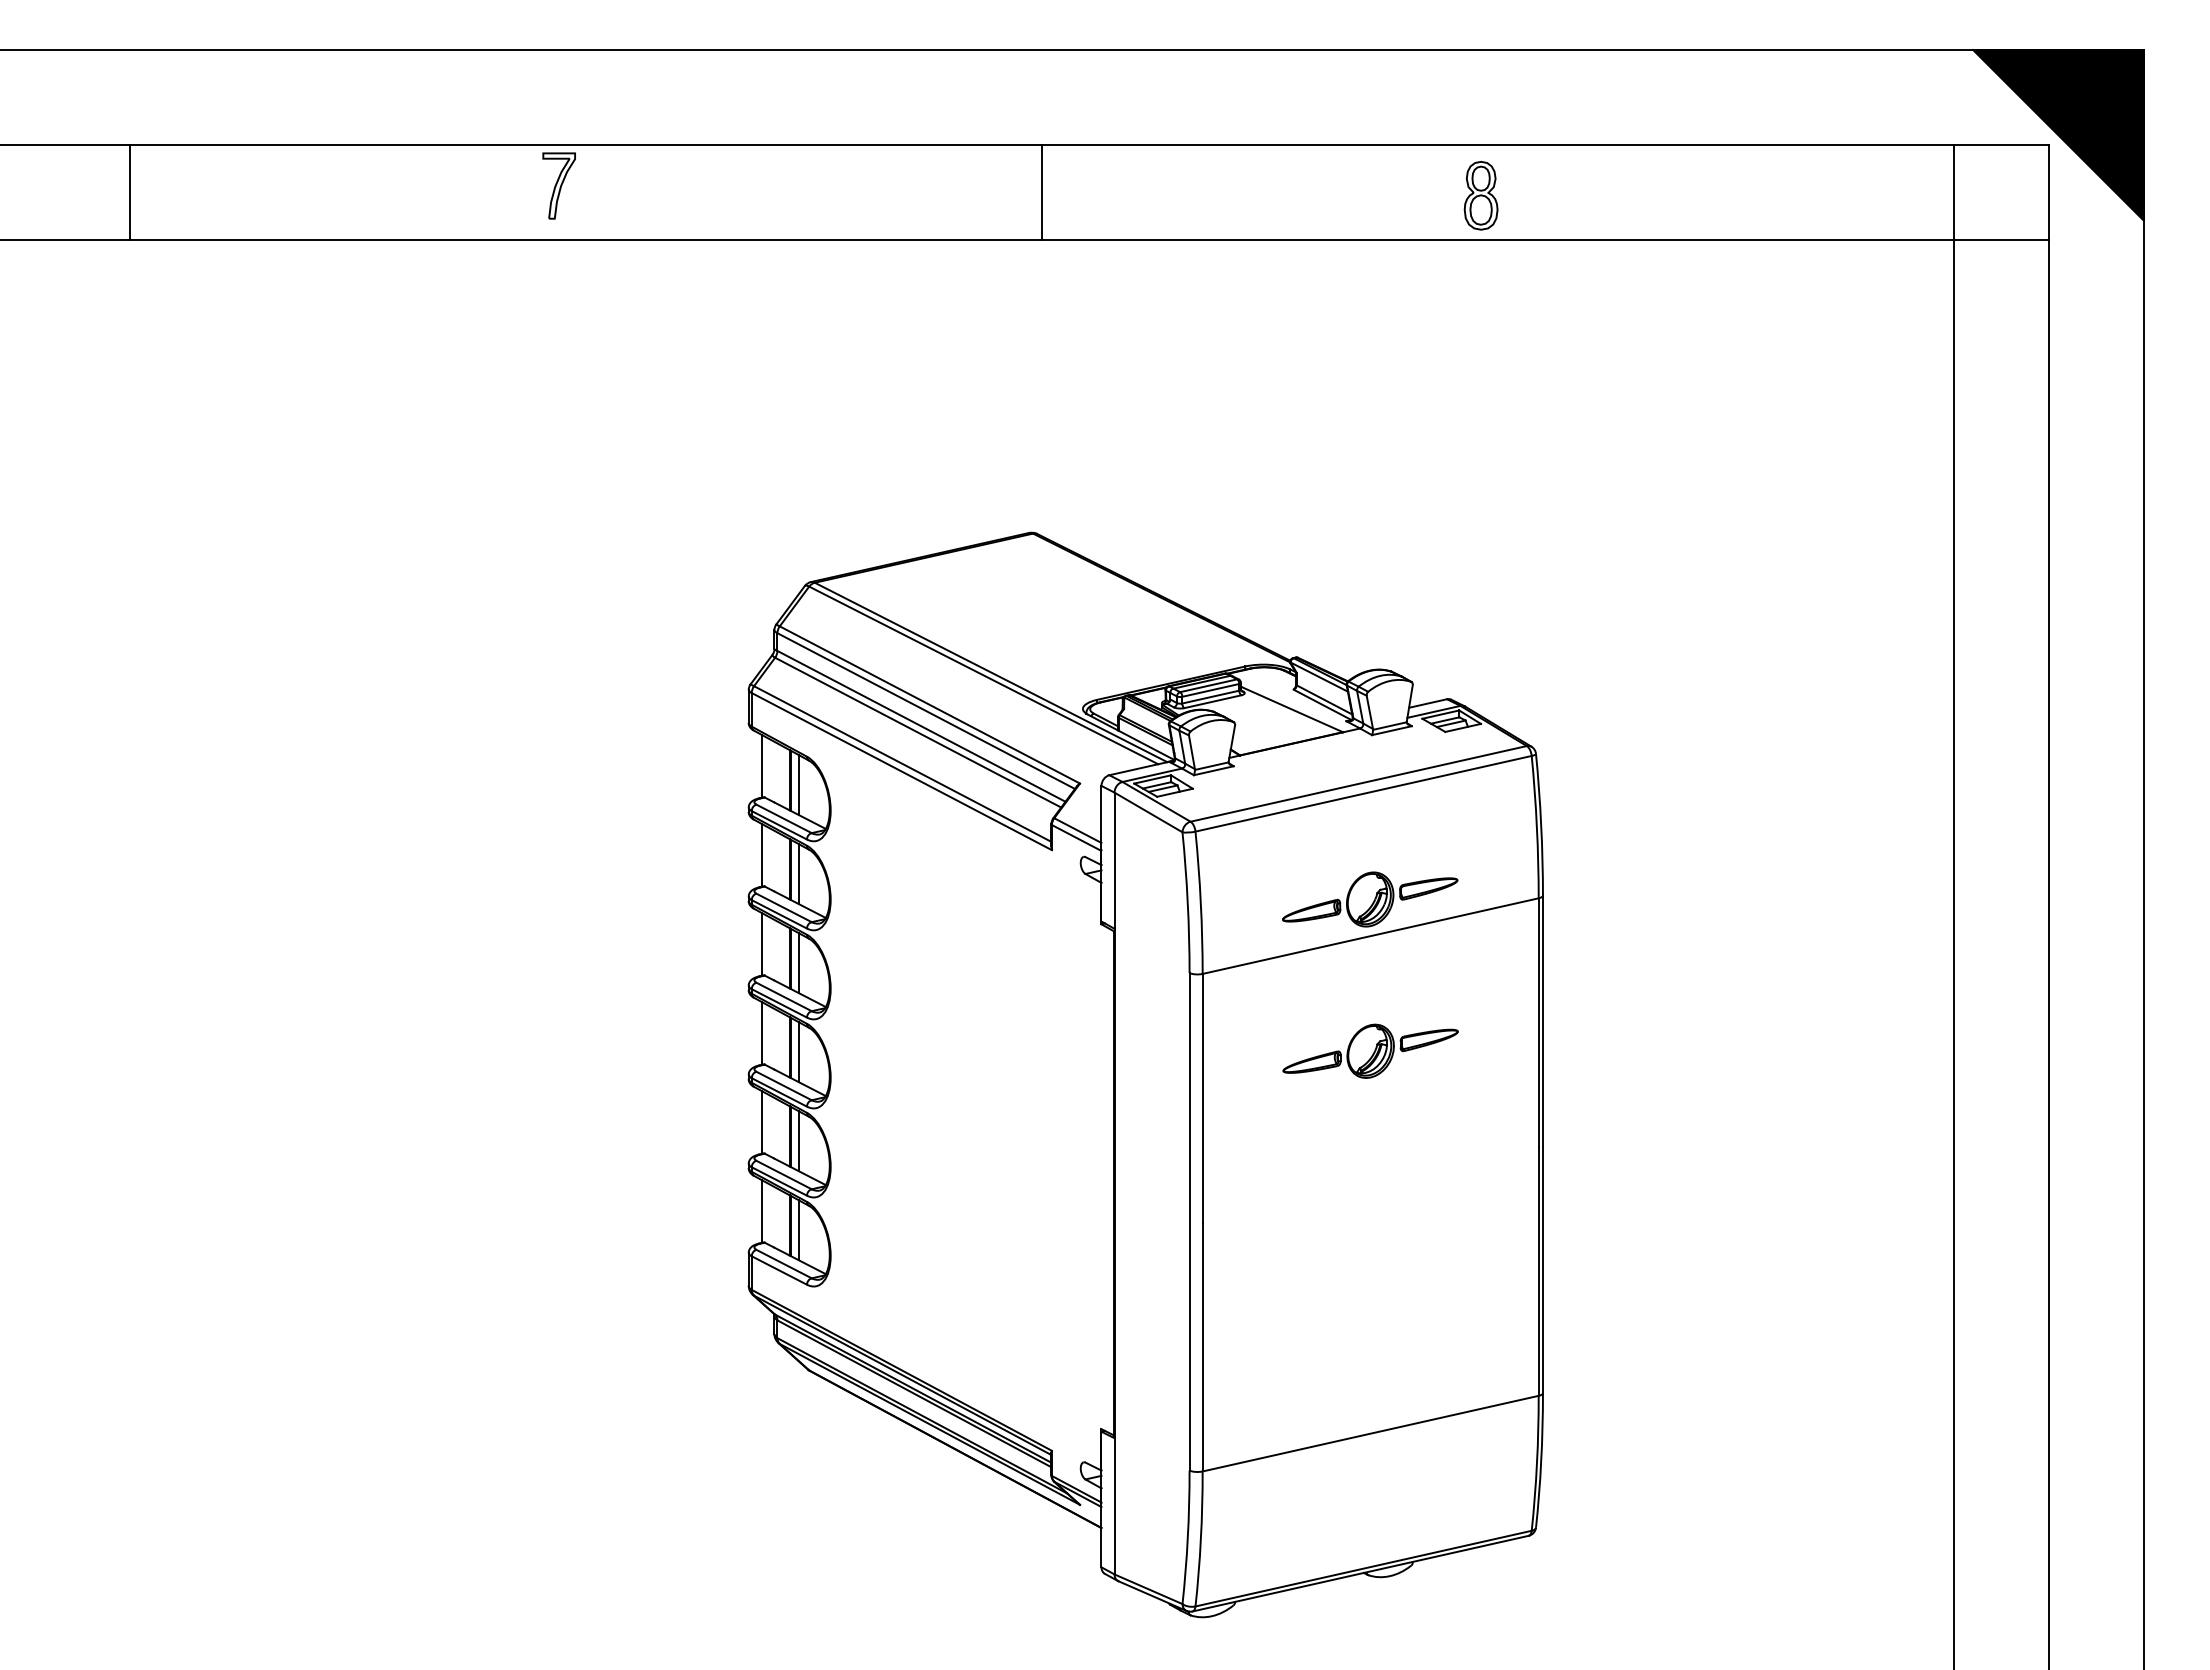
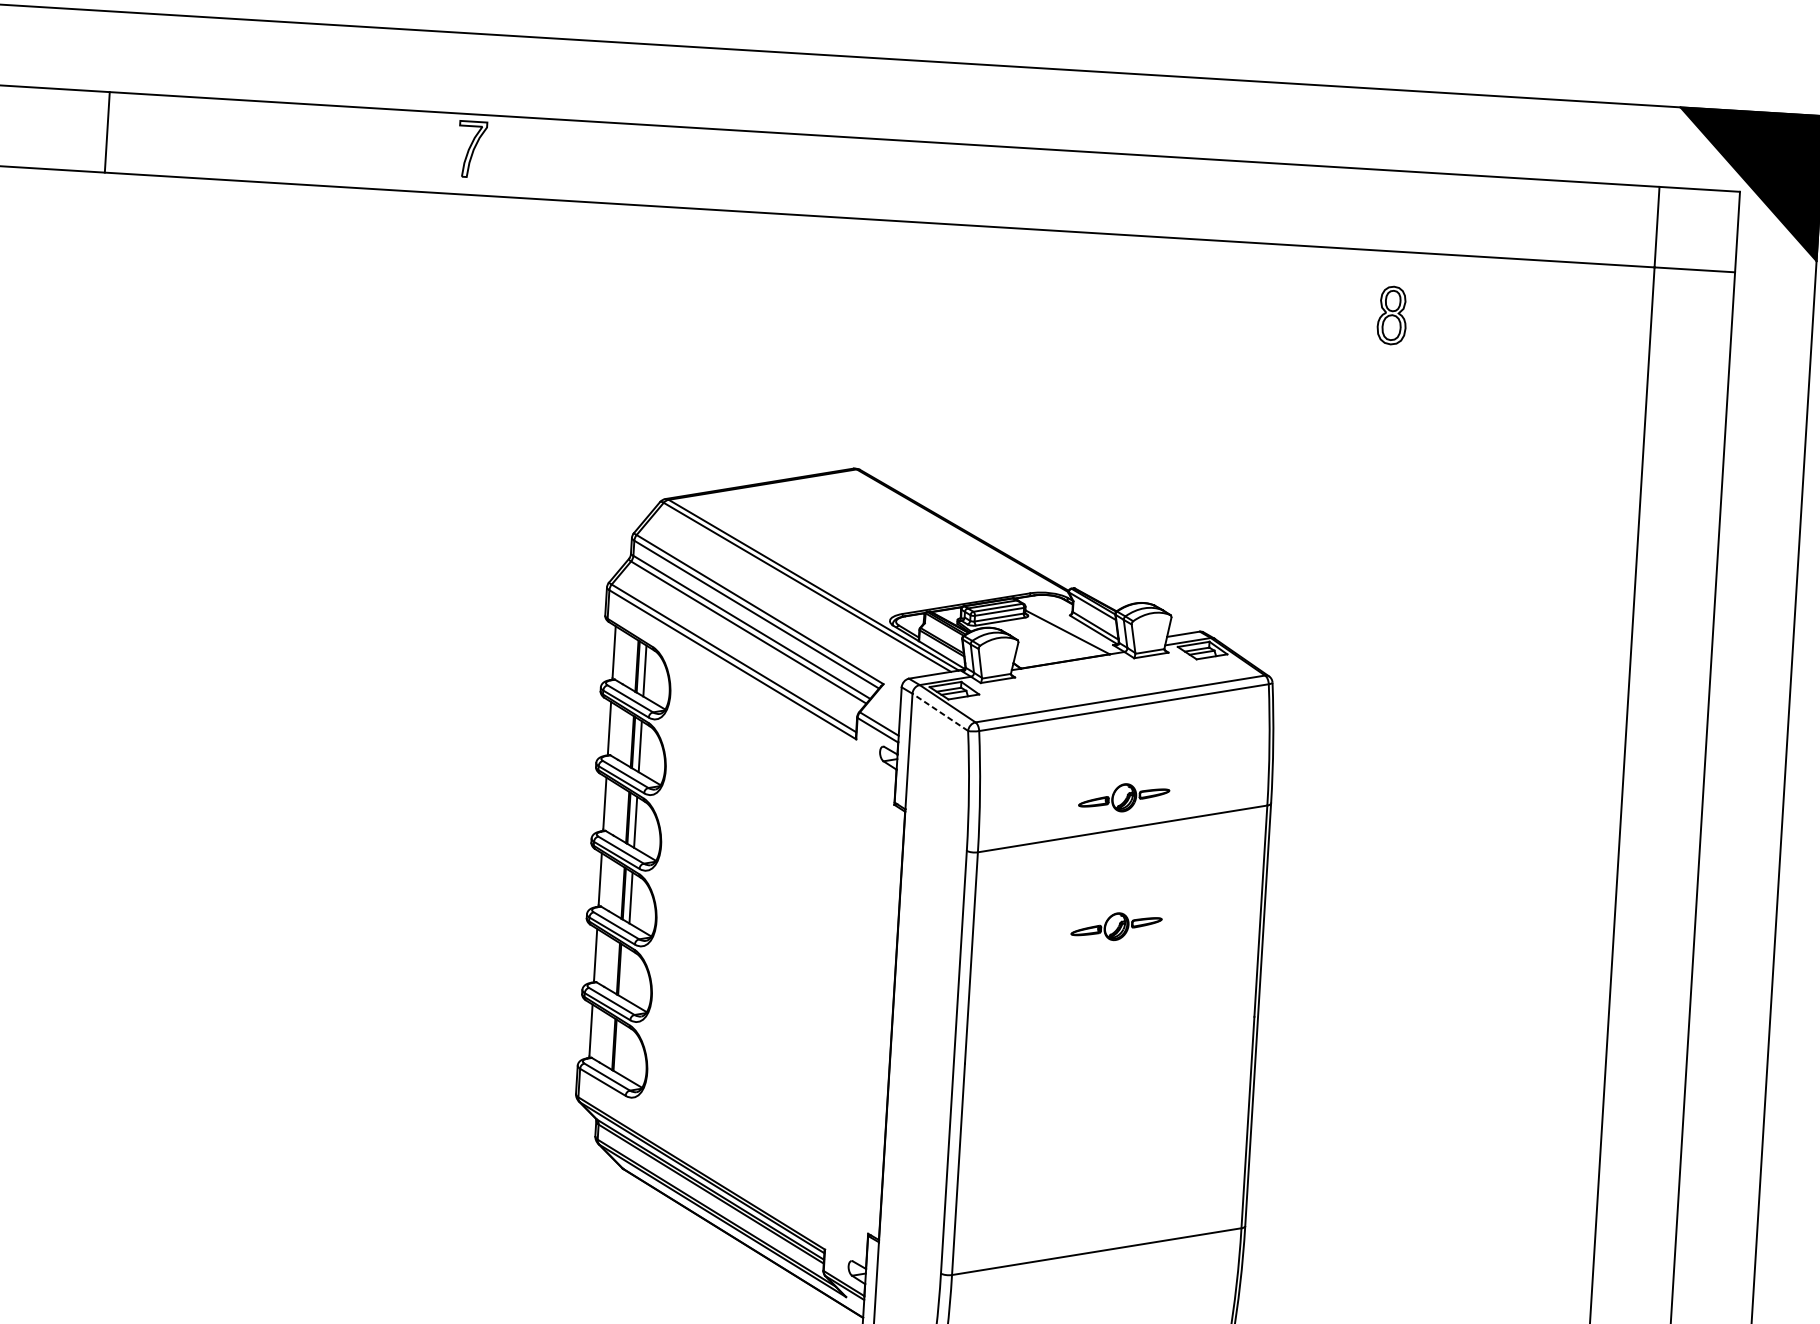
line: (1042, 191) -> (882, 179), removed
part: (1480, 195) -> (1391, 315), moved
line: (1148, 812) -> (940, 712), solid -> dashed
part: (1370, 899) -> (1124, 797), size x0.6
part: (1370, 1050) -> (1116, 926), size x0.6
line: (799, 1141) -> (626, 973), removed
line: (799, 1230) -> (622, 1049), removed

